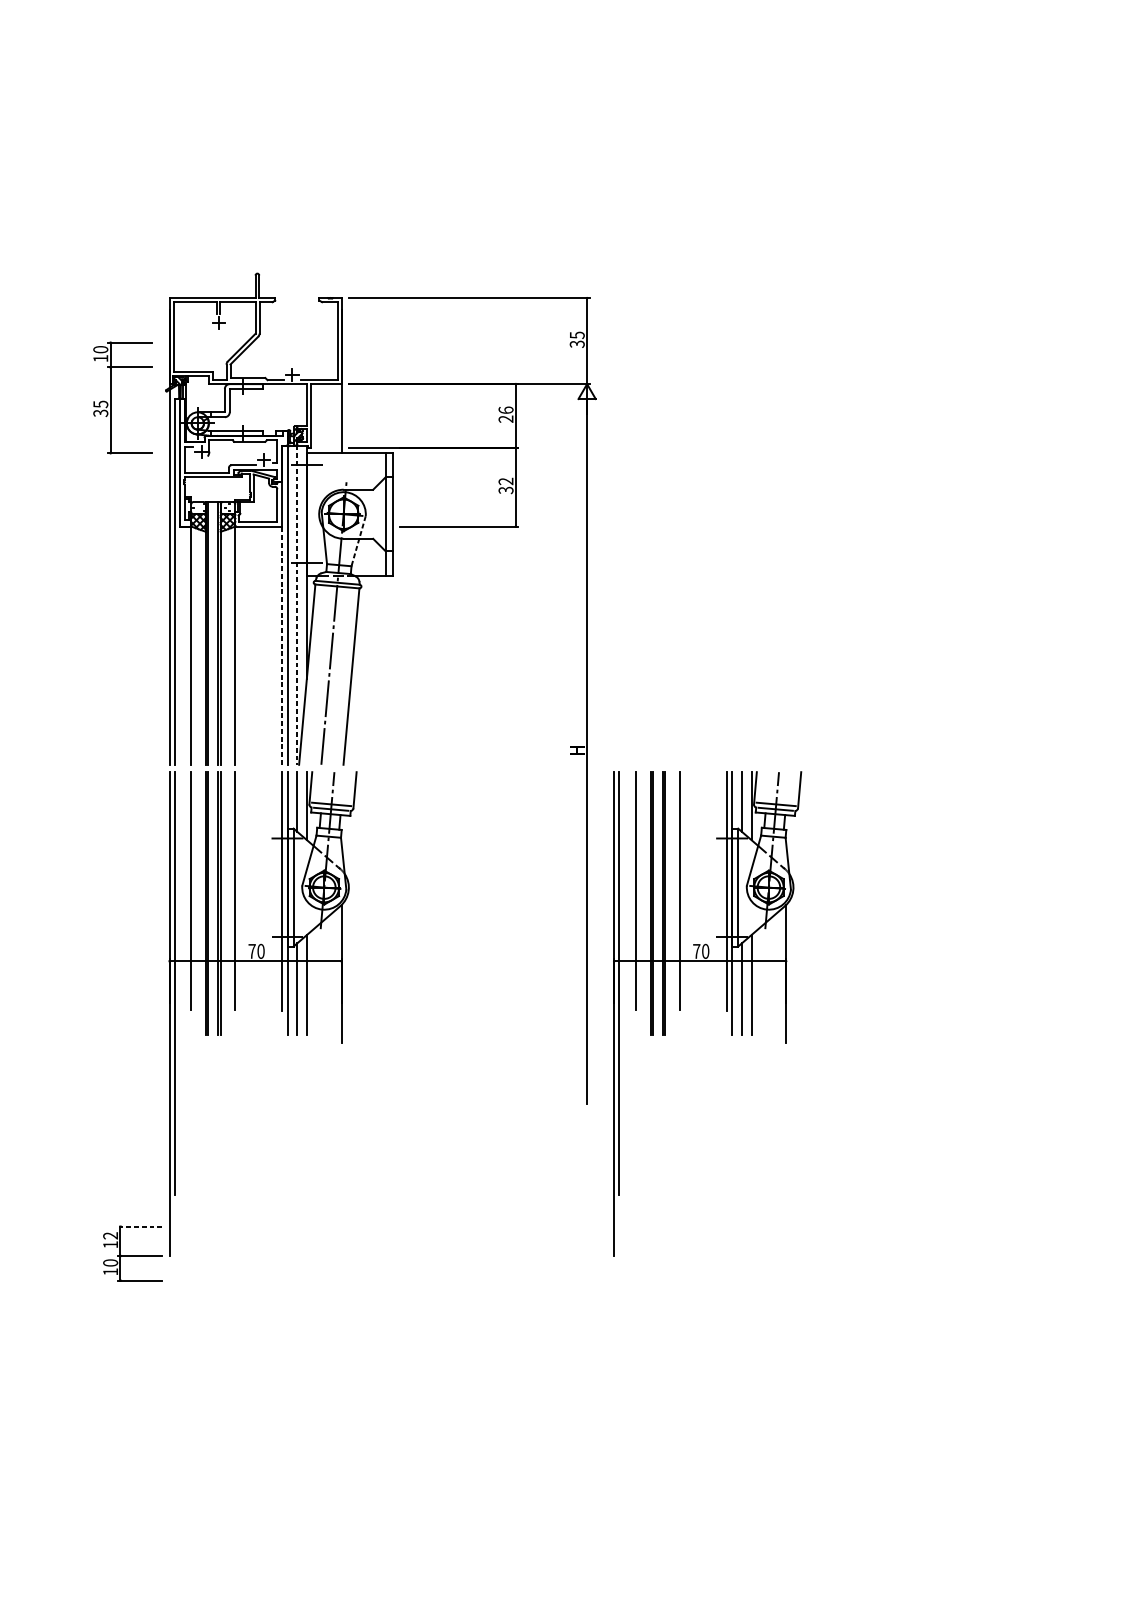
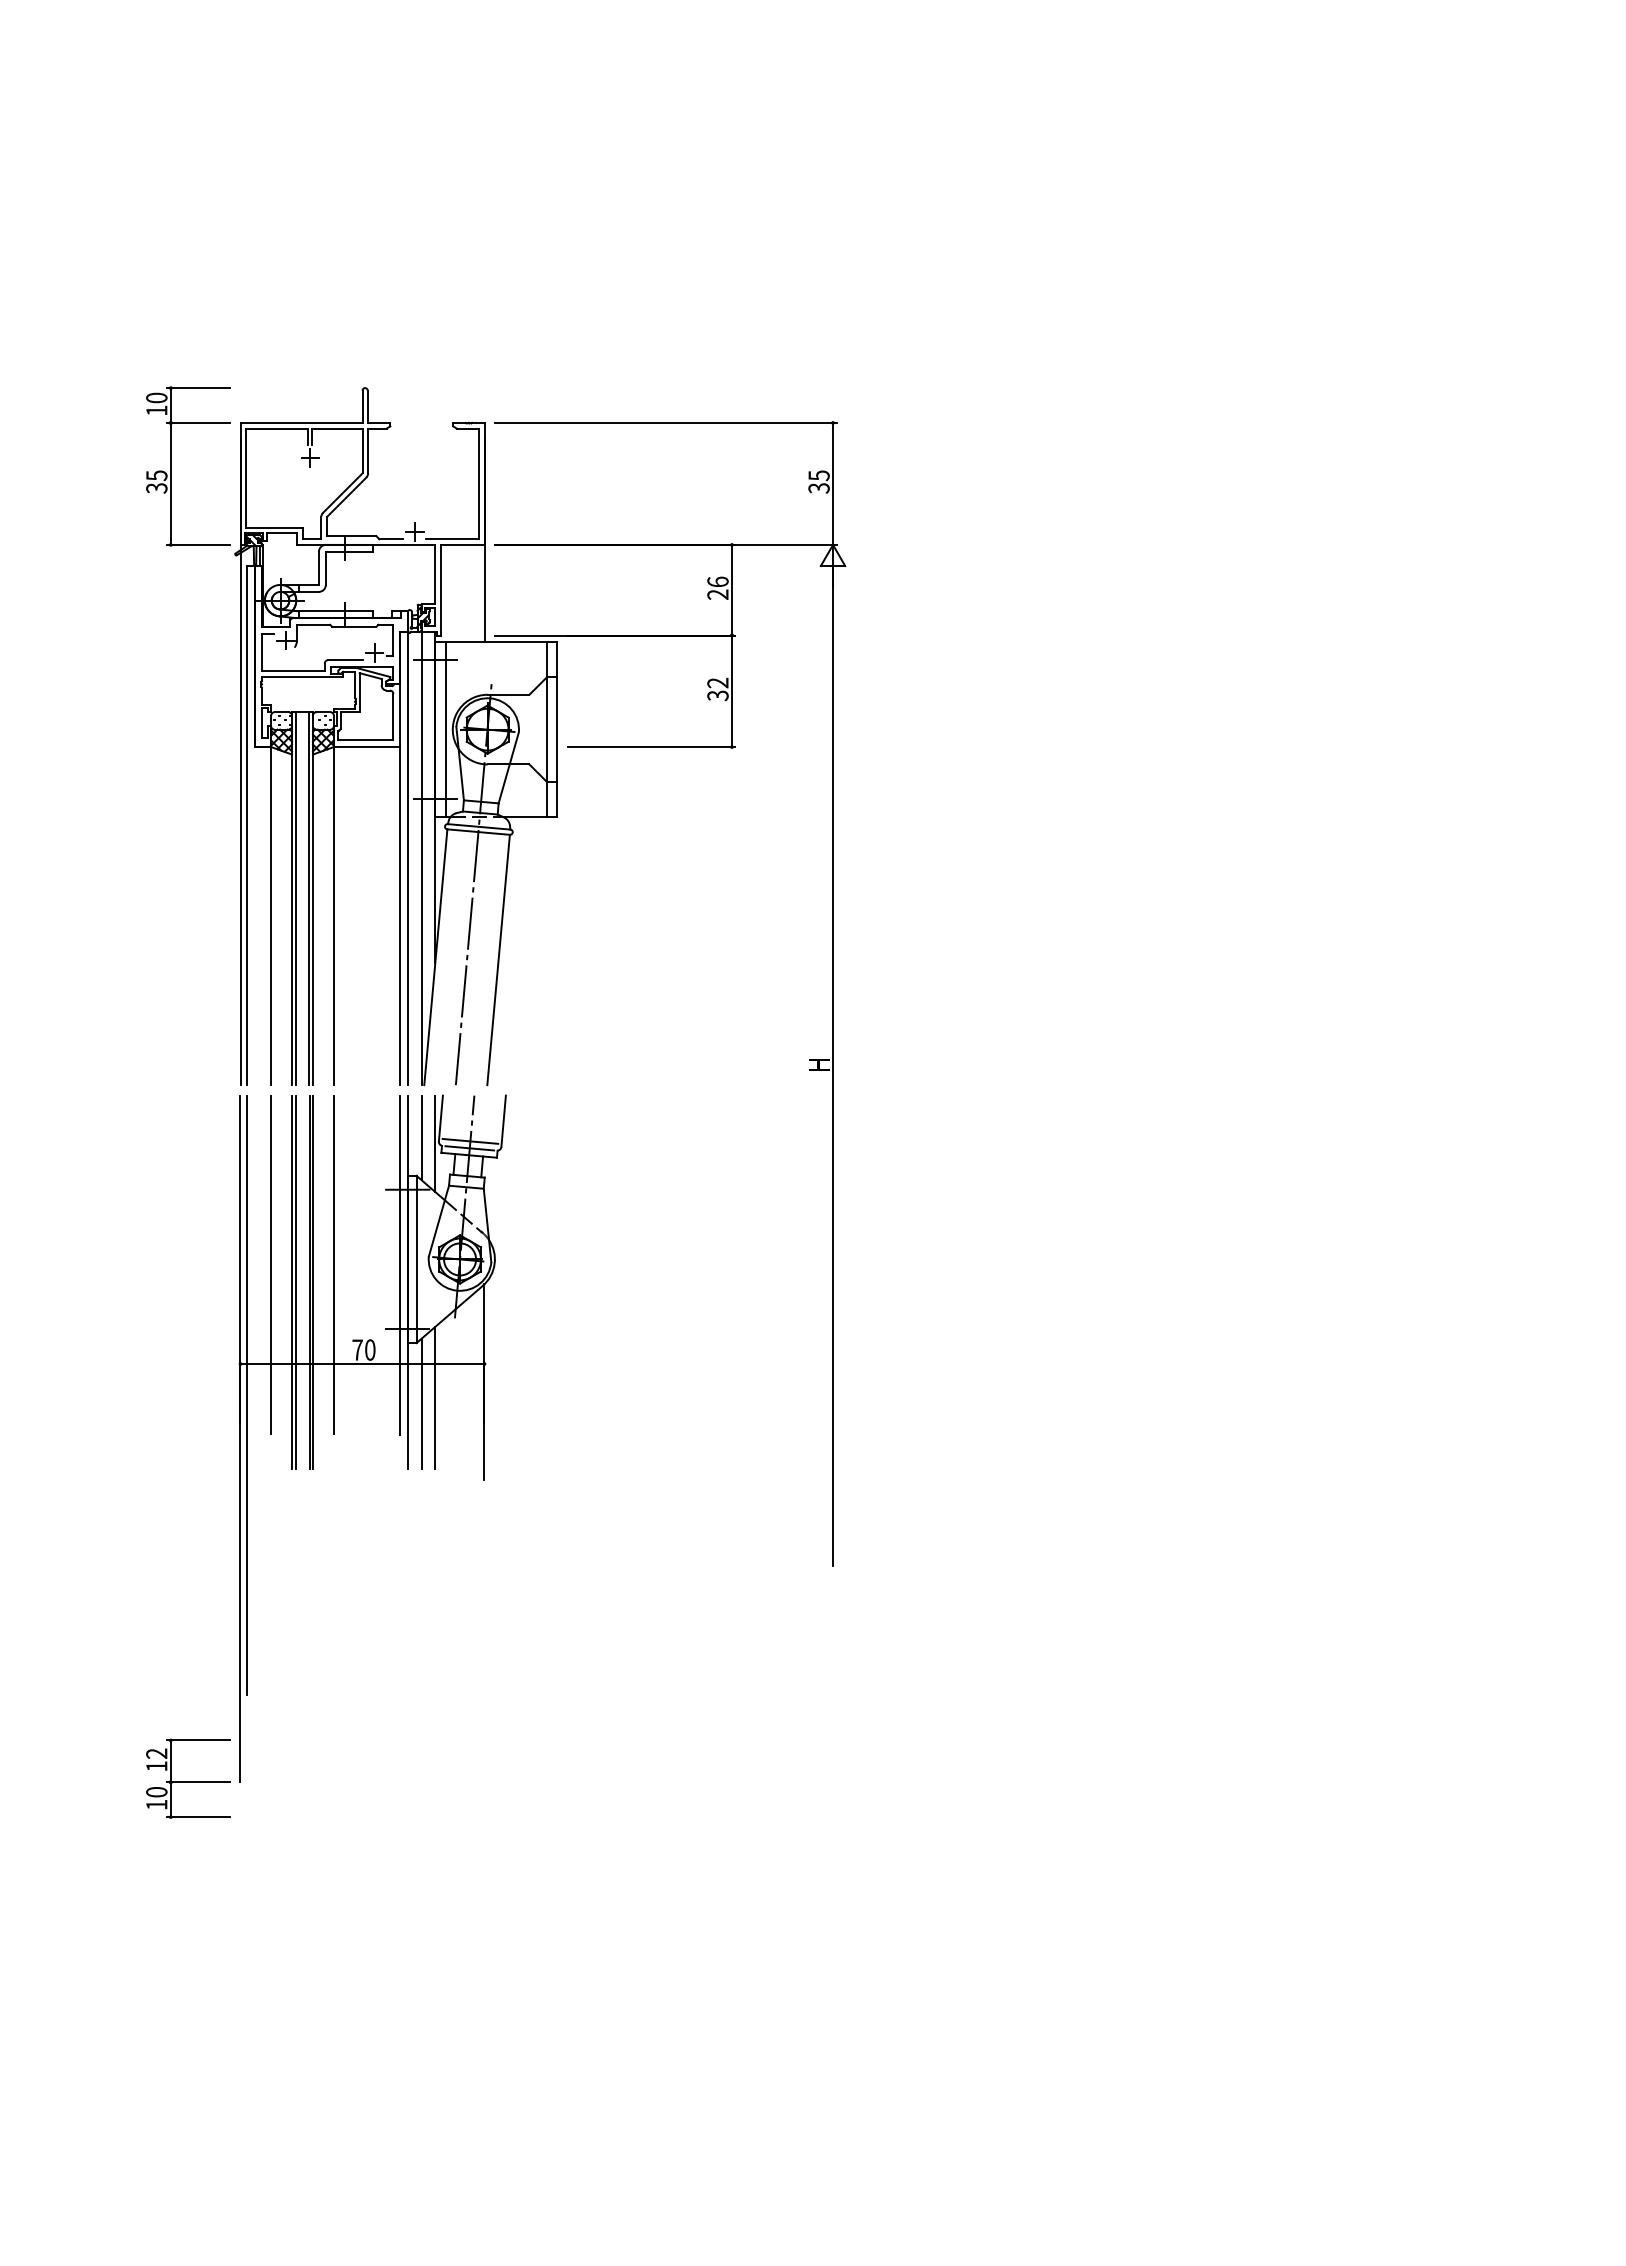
part: (111, 397) -> (171, 466), moved
line: (314, 514) -> (445, 729), added
line: (358, 540) -> (508, 767), dashed -> solid
line: (297, 605) -> (421, 858), dashed -> solid
line: (282, 645) -> (400, 915), dashed -> solid
part: (726, 1011) -> (1030, 1435), removed
line: (140, 1226) -> (198, 1740), dashed -> solid

